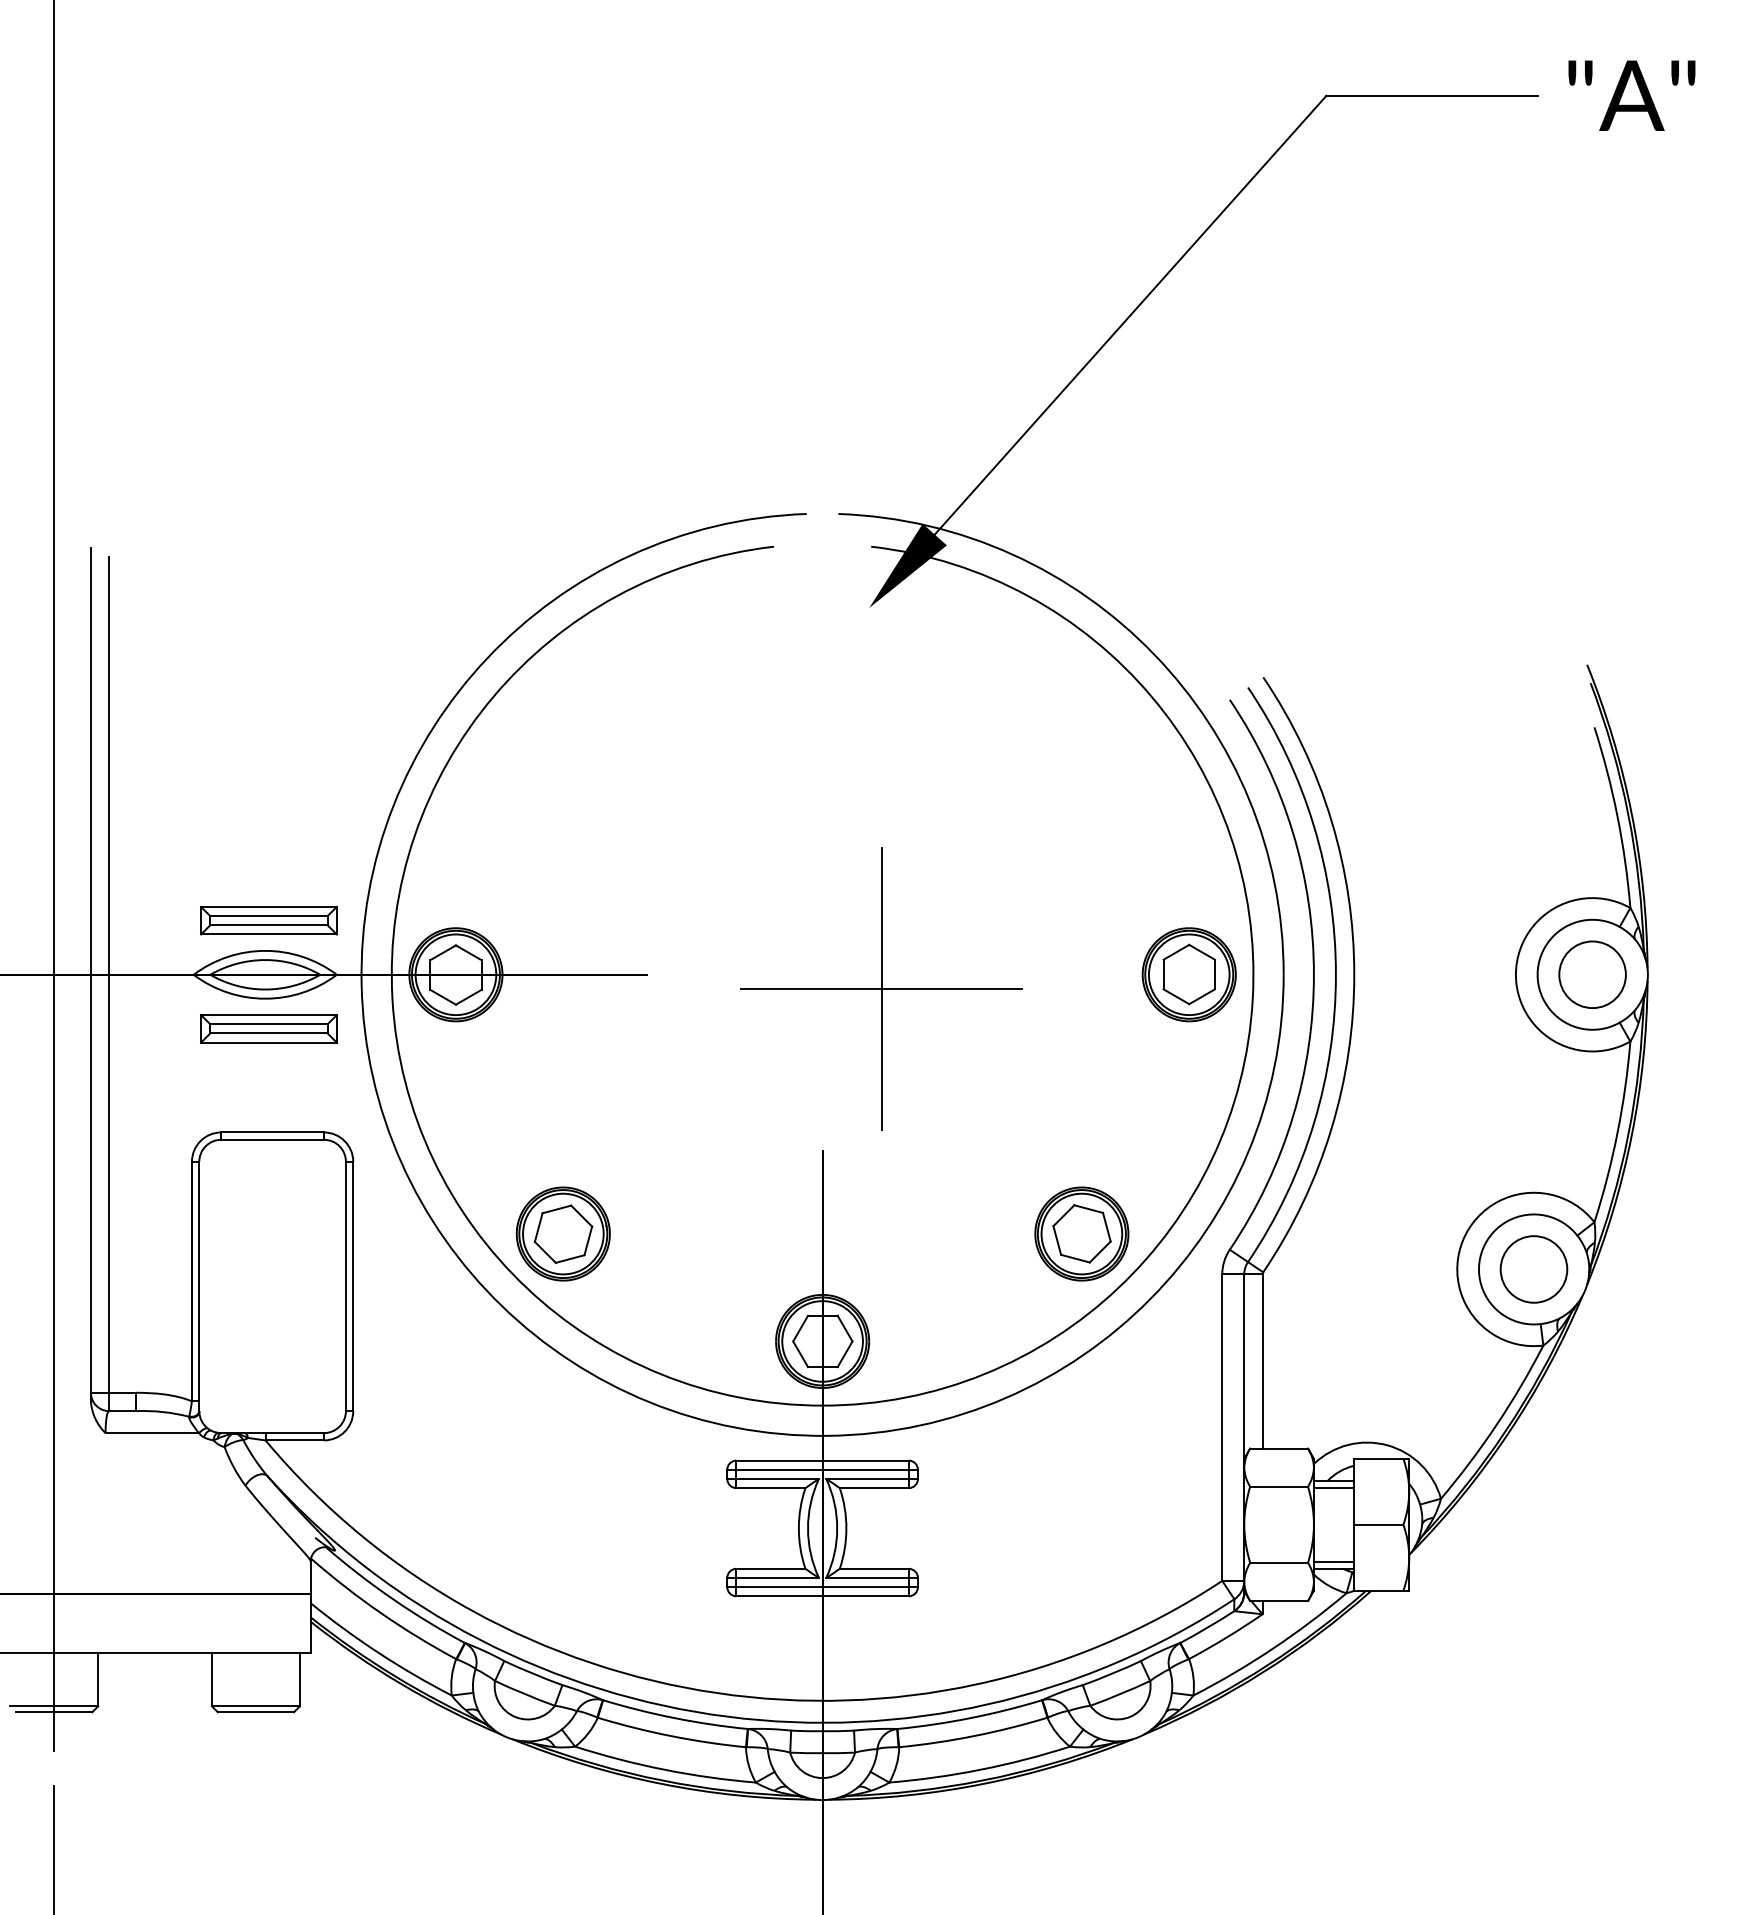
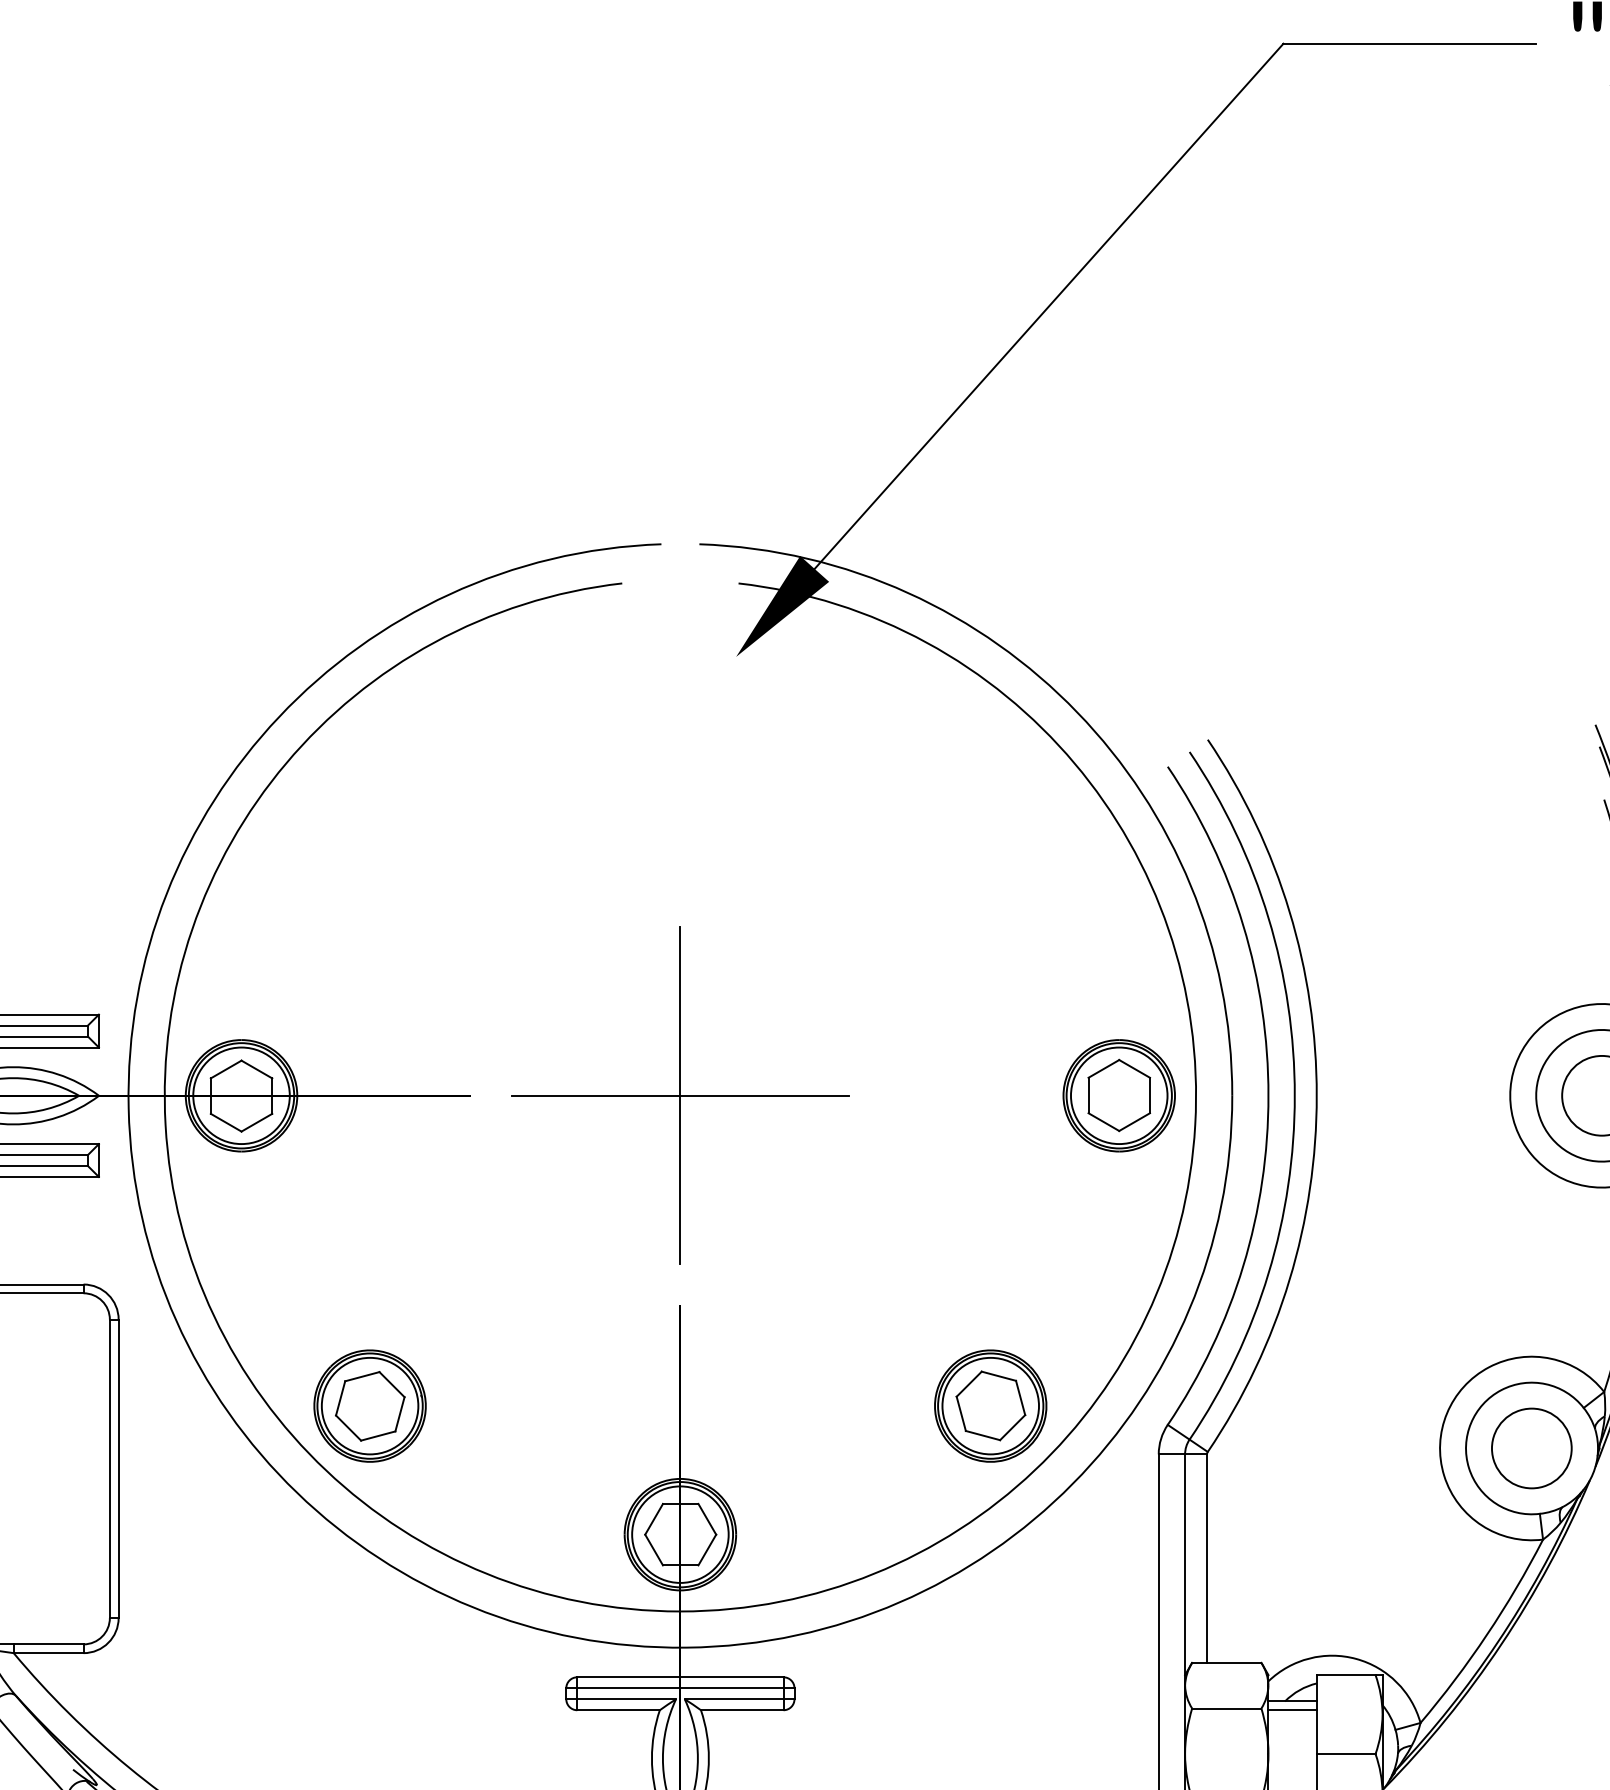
part: (881, 988) -> (680, 1095), moved

